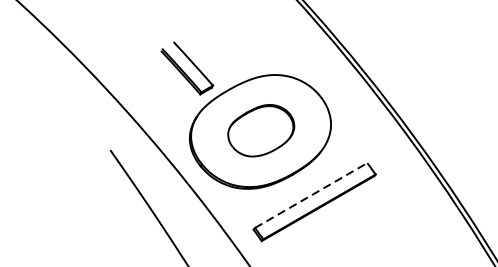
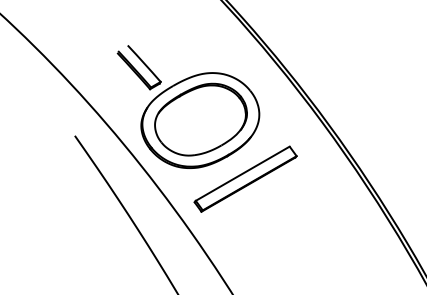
part: (260, 130) -> (200, 119), size x1.67
line: (312, 195) -> (243, 173), dashed -> solid

